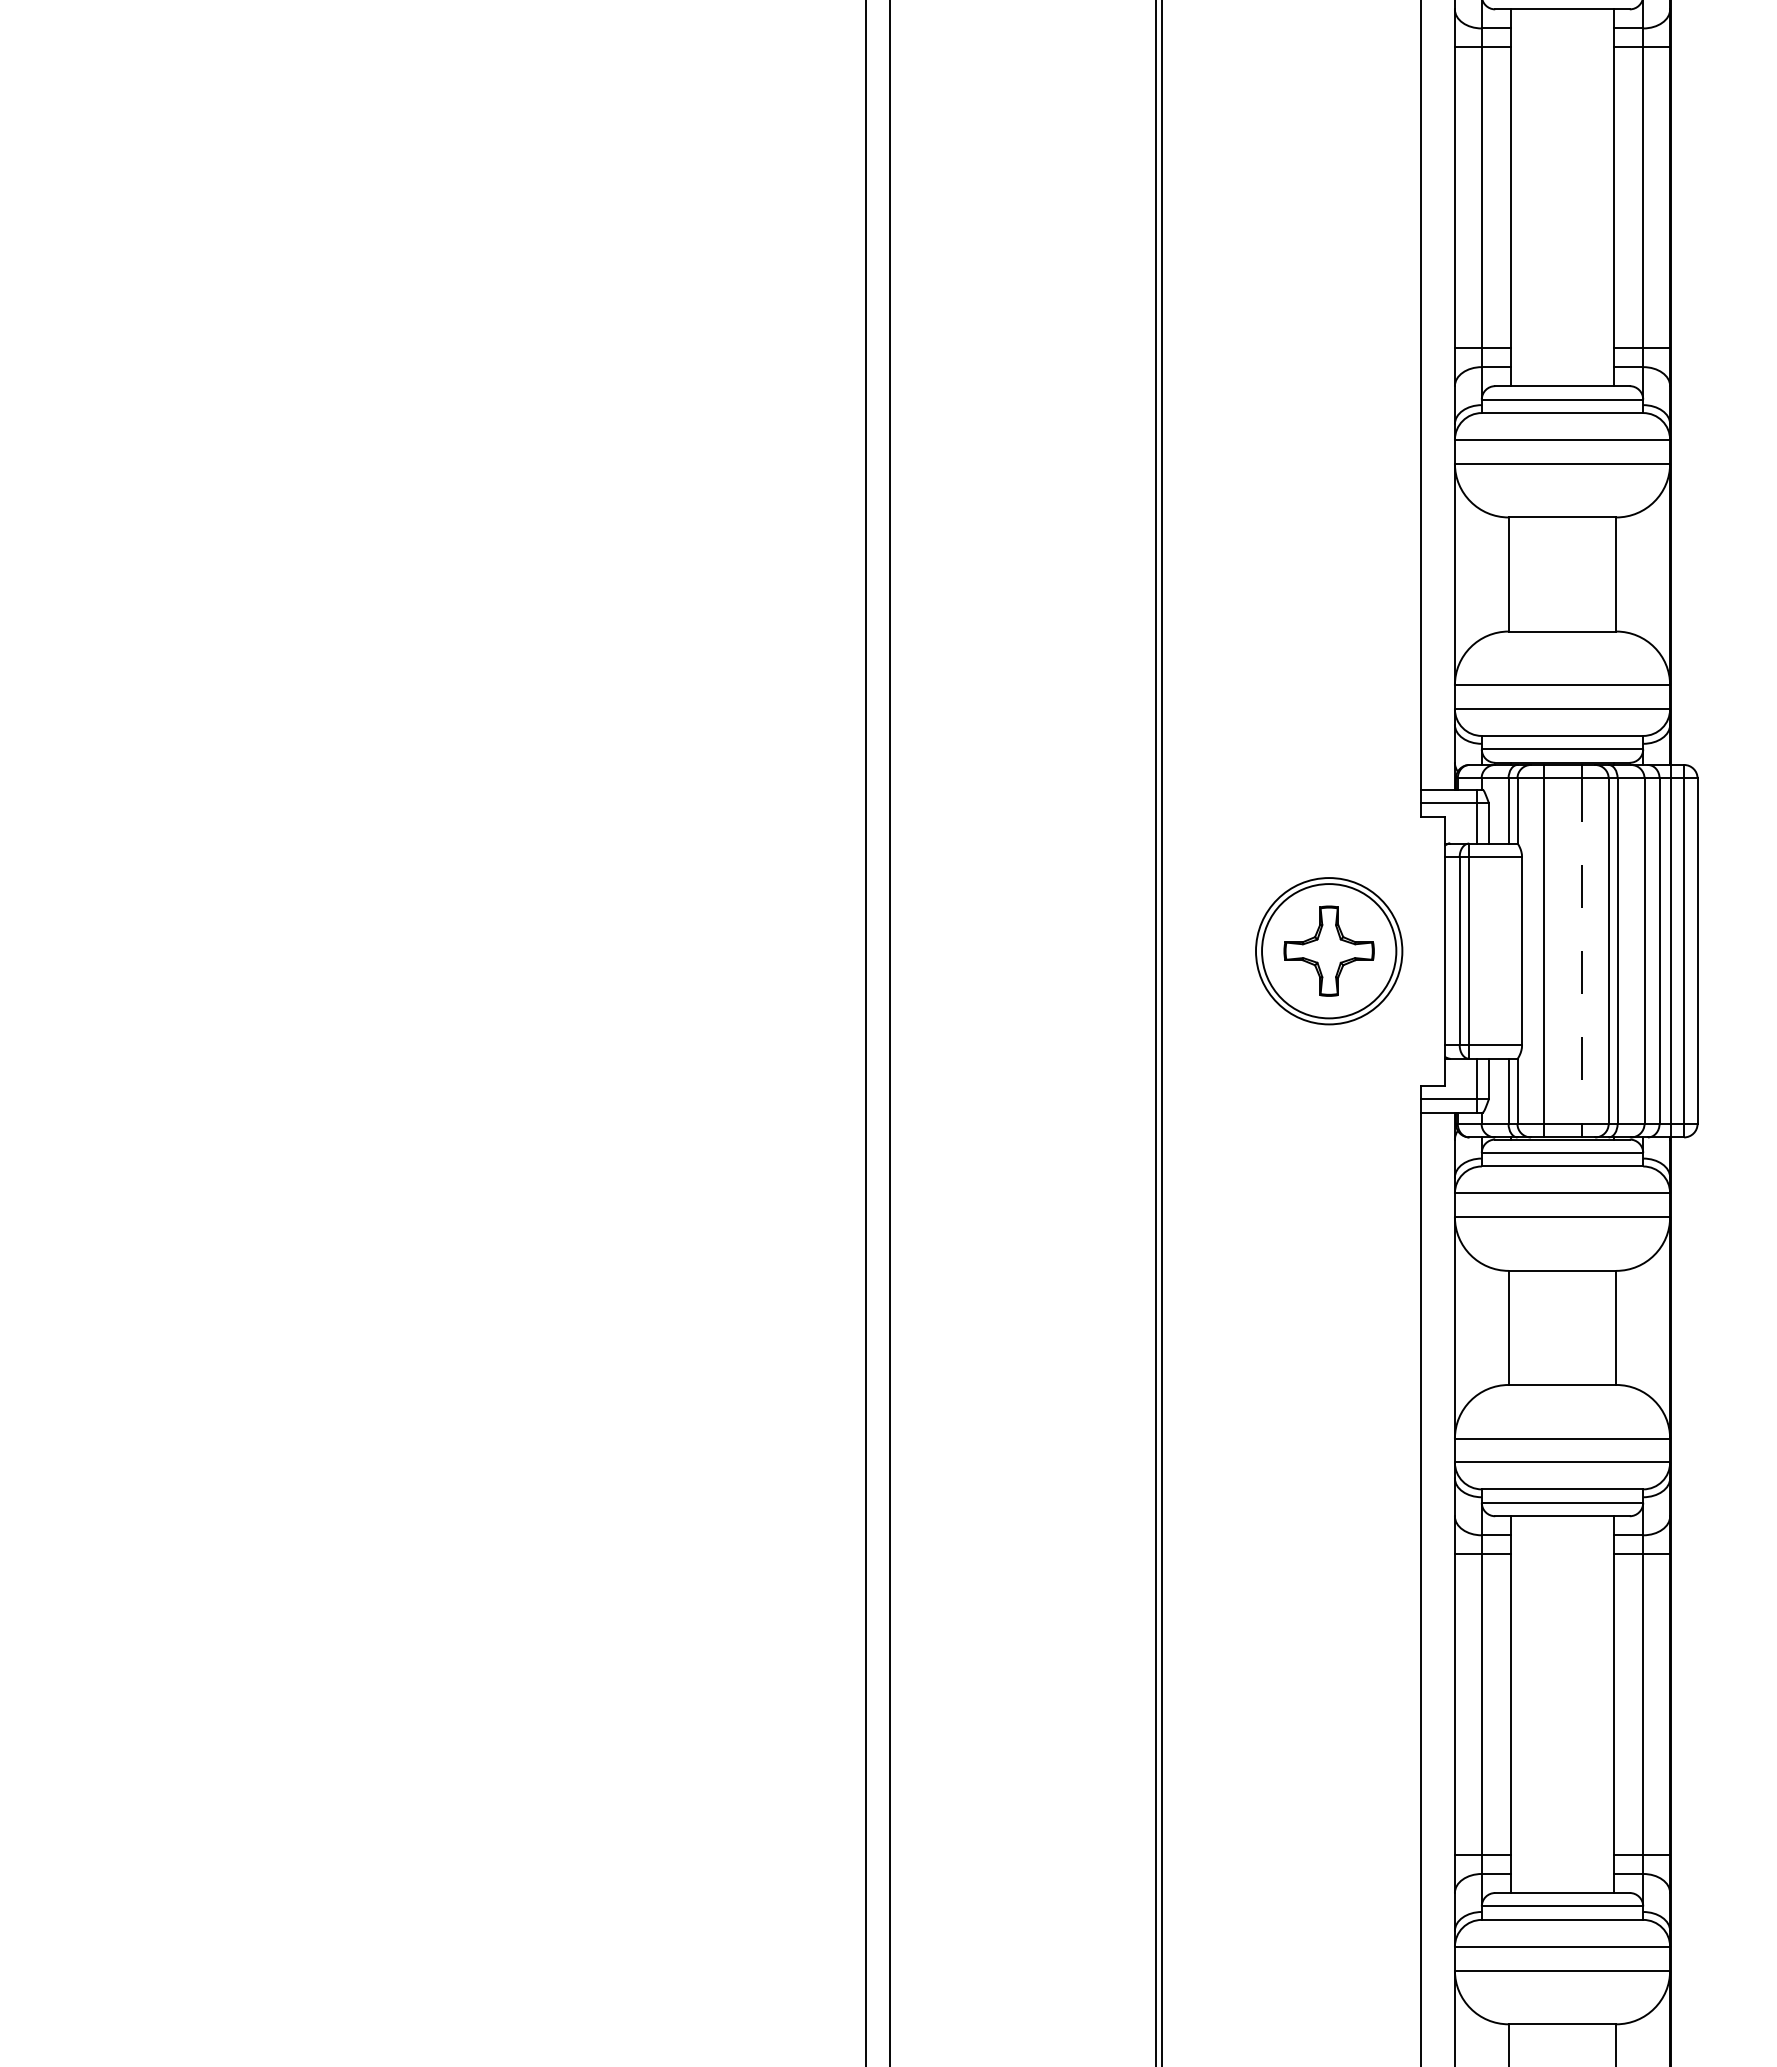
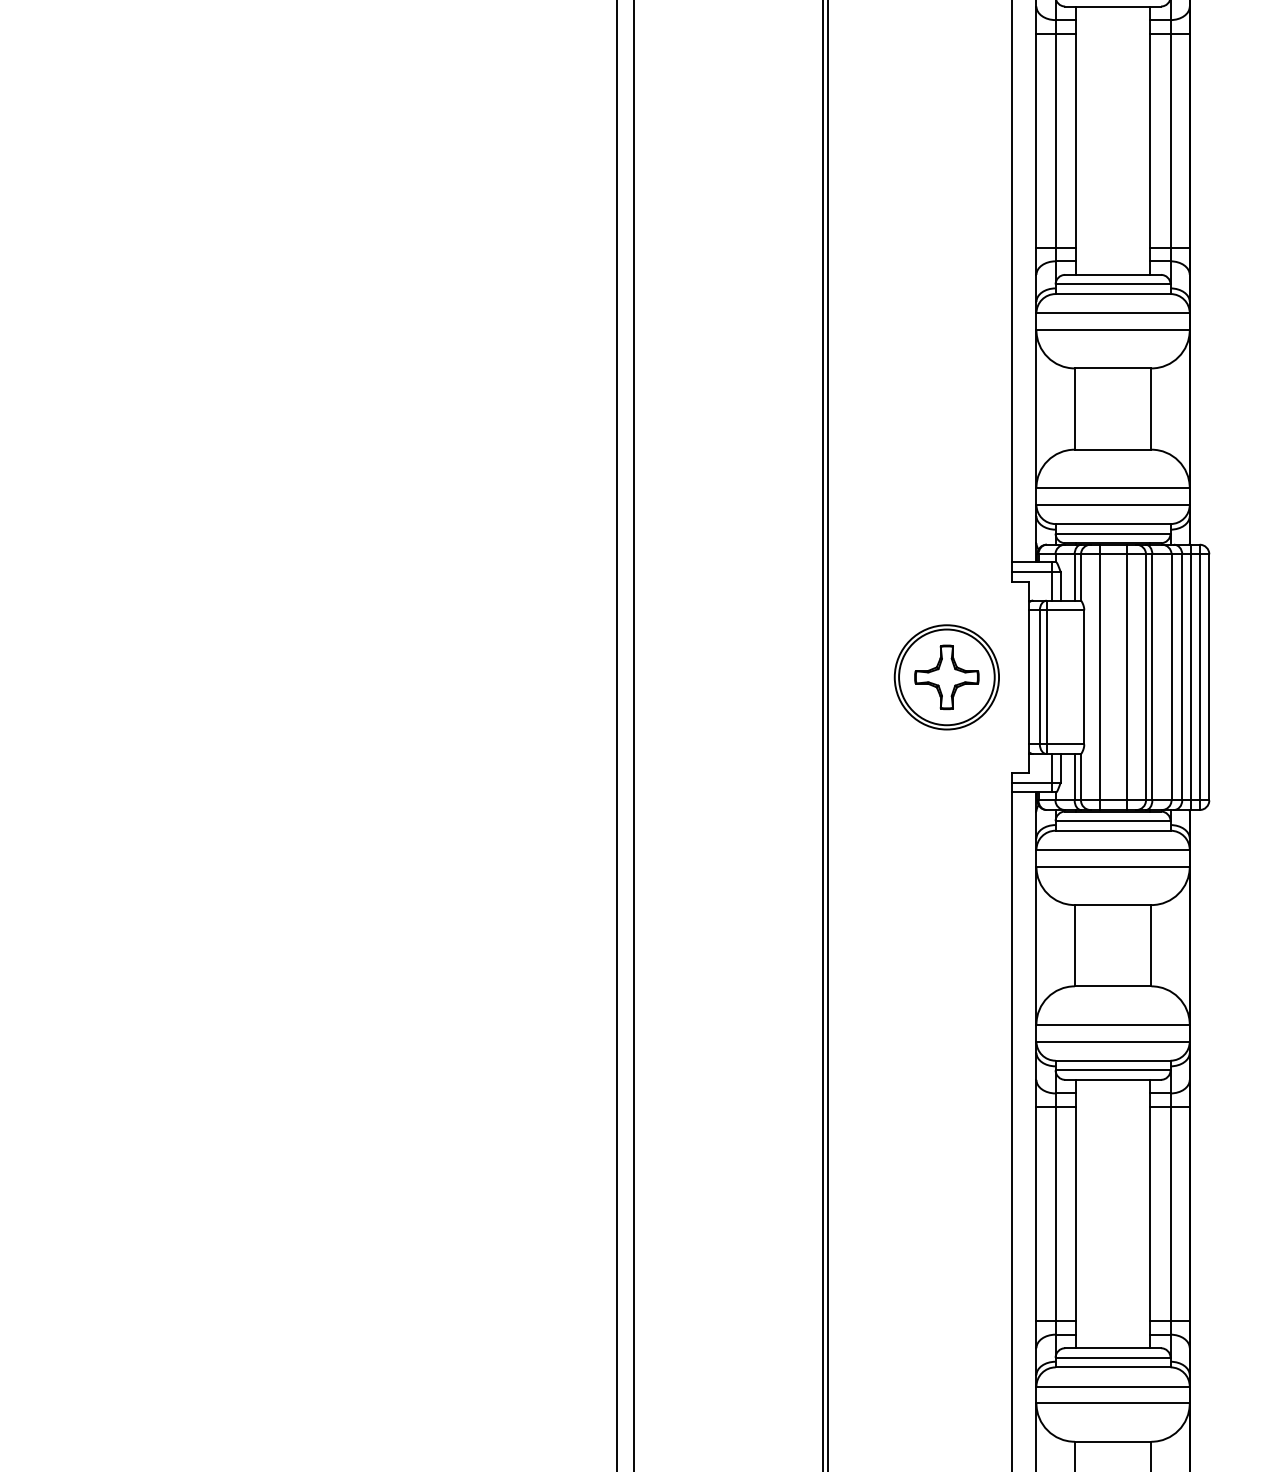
line: (1581, 951) -> (1126, 677), dashed -> solid

